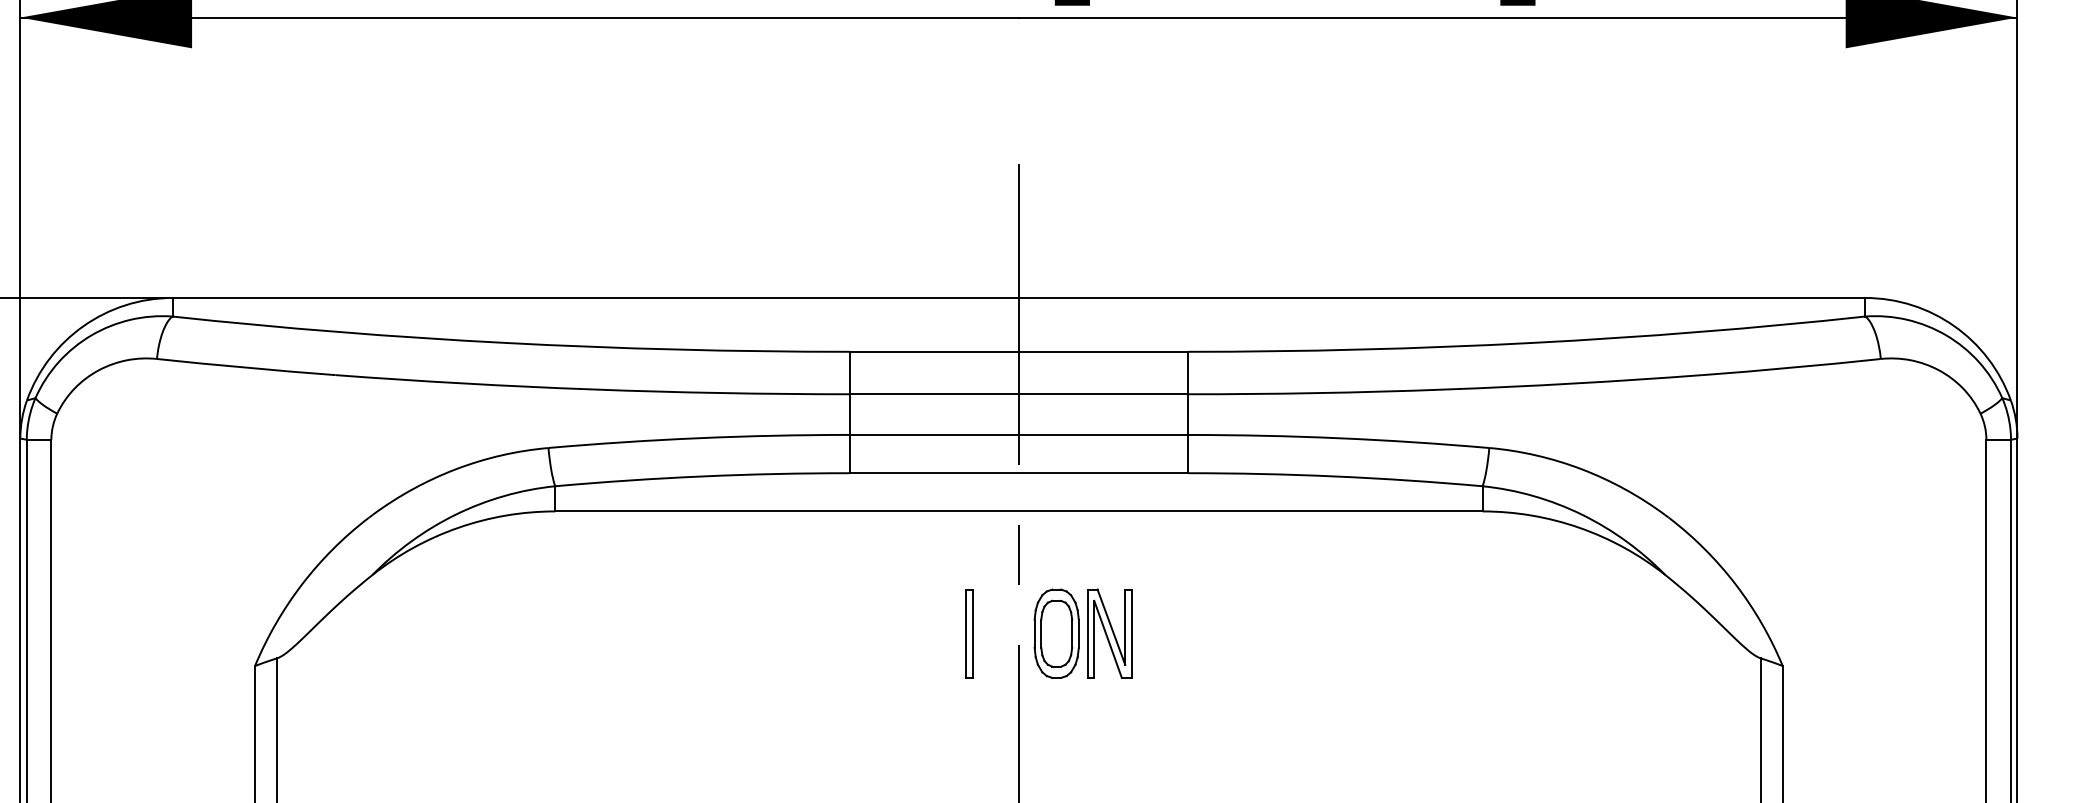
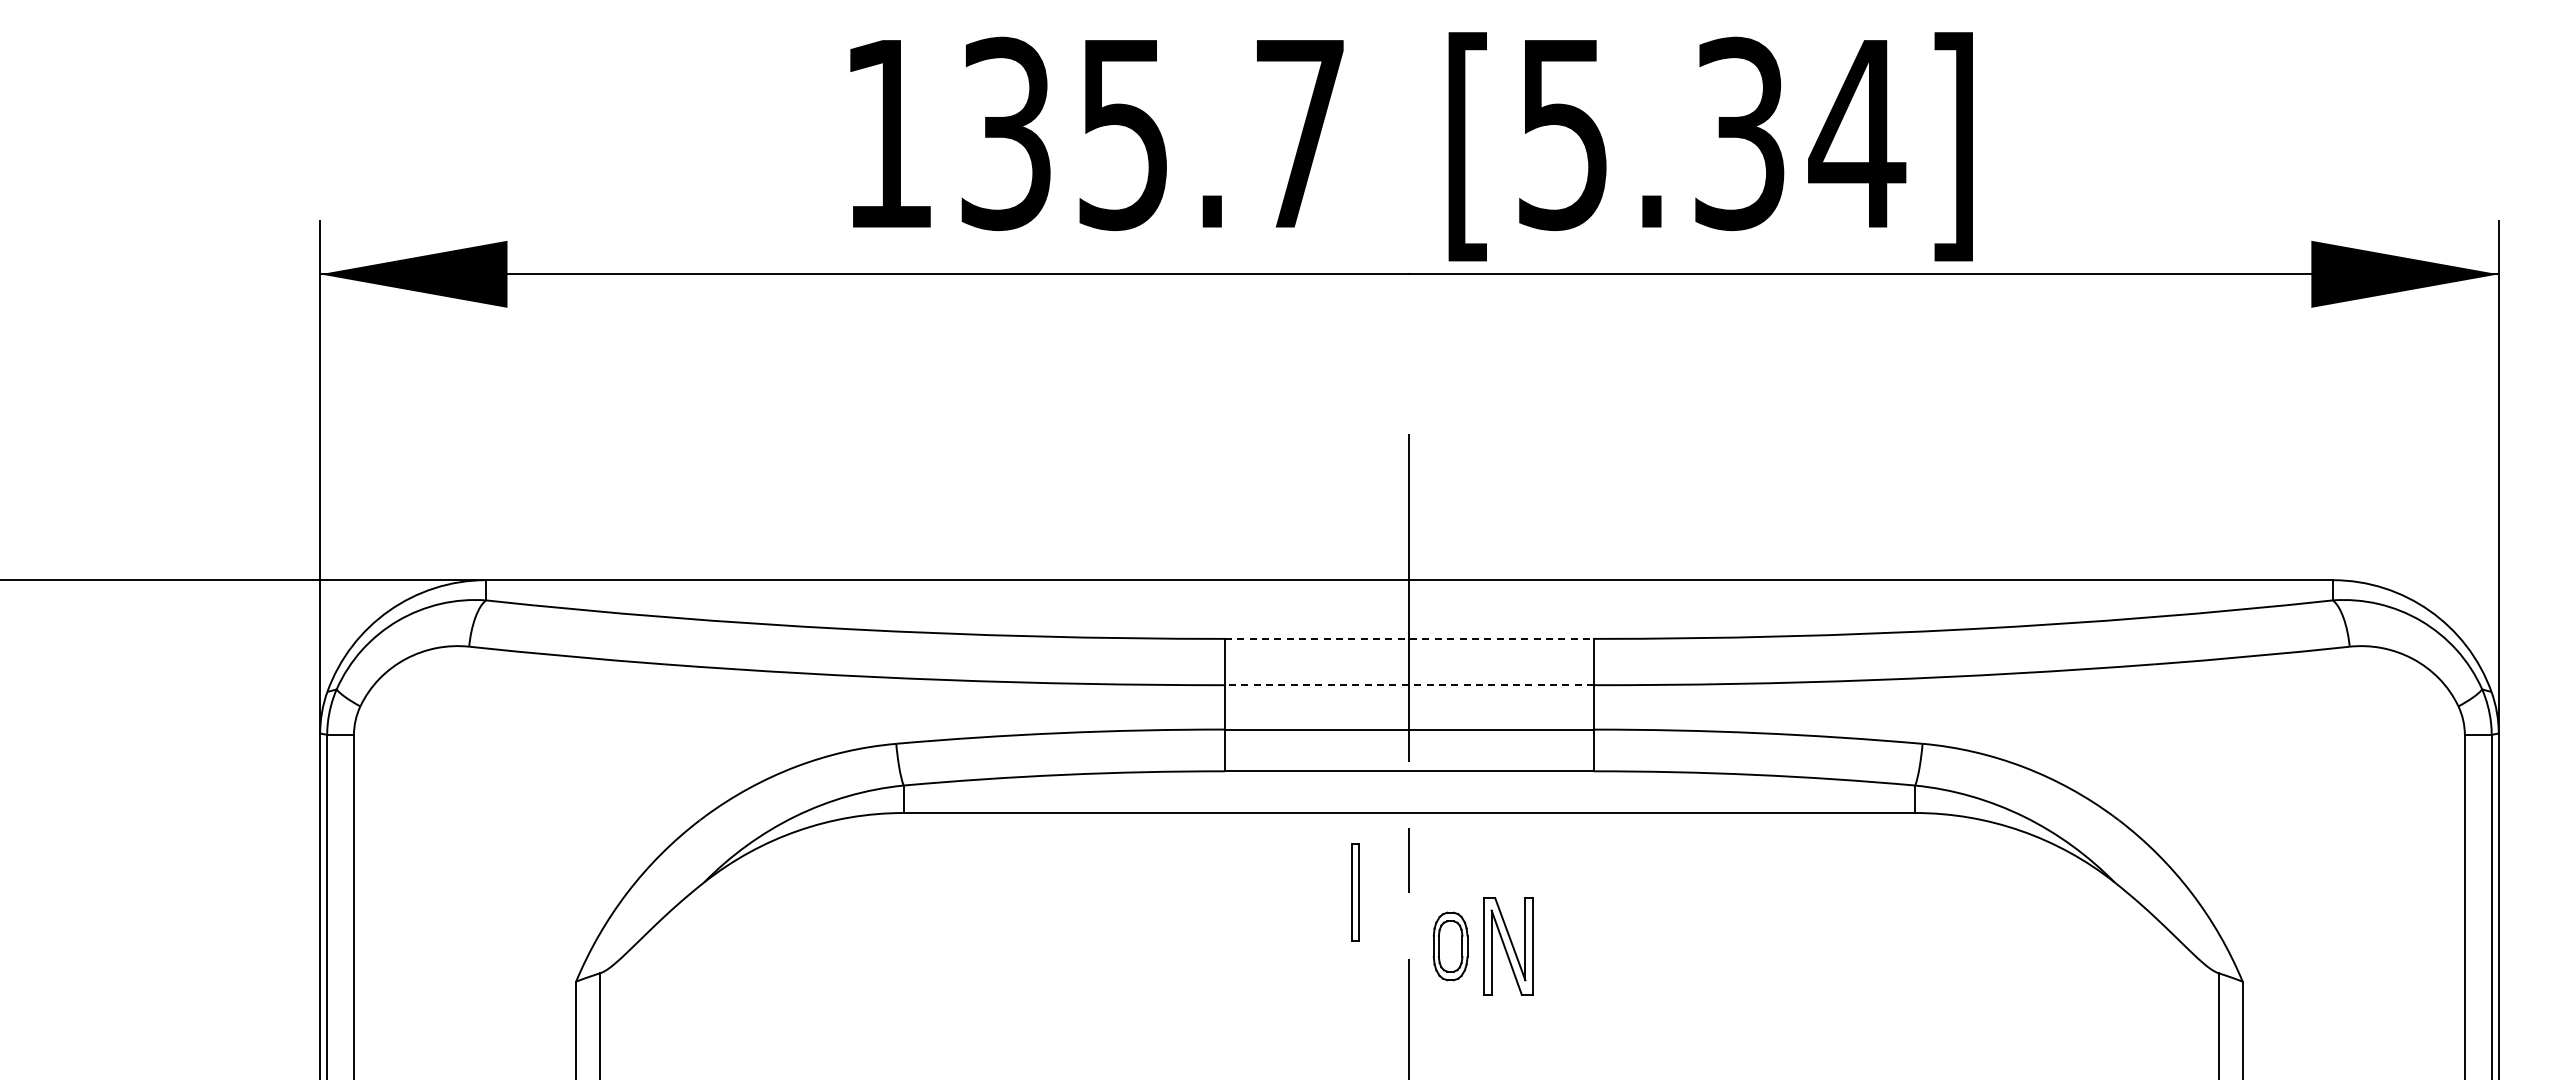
line: (1018, 351) -> (1409, 638), solid -> dashed
line: (1018, 394) -> (1409, 685), solid -> dashed
part: (969, 633) -> (1355, 892), moved
part: (1056, 633) -> (1450, 946), size x0.7

